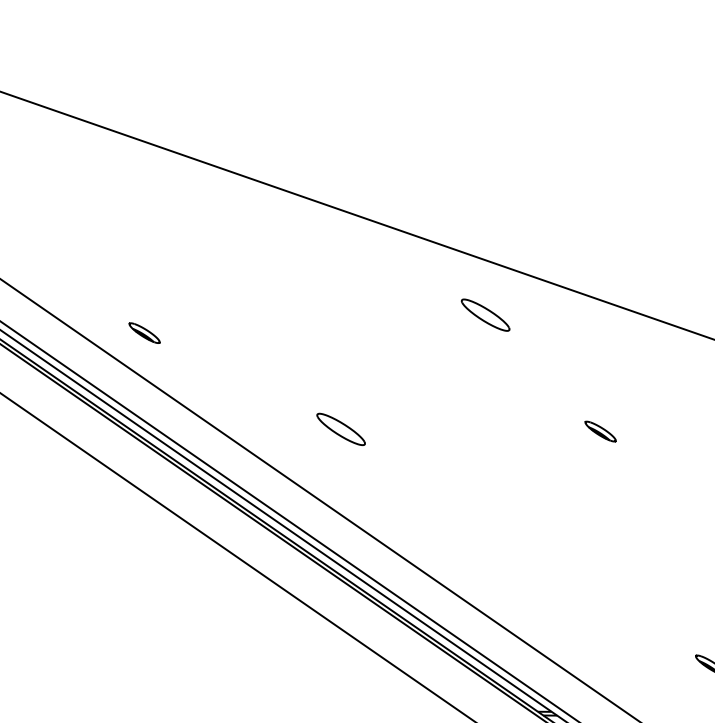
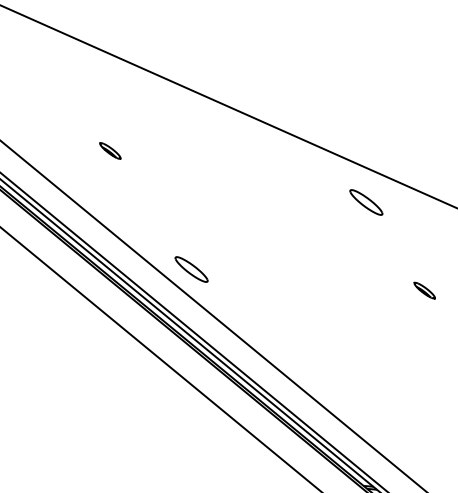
part: (485, 314) -> (366, 202), moved
part: (144, 332) -> (110, 150), moved
part: (340, 428) -> (191, 268), moved

